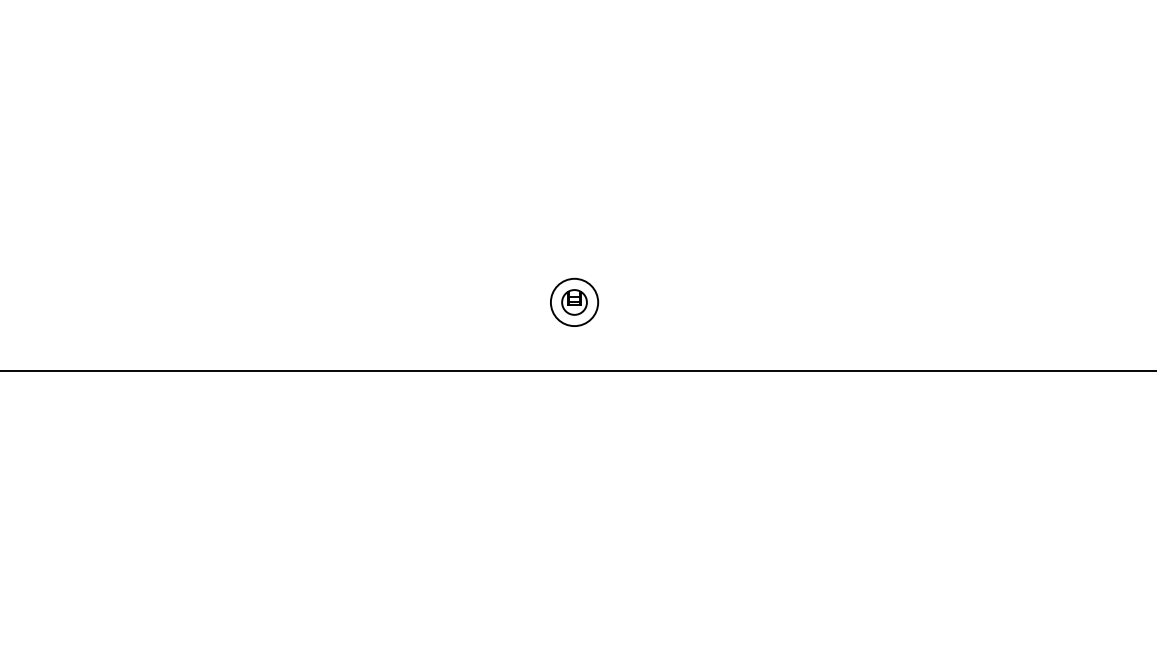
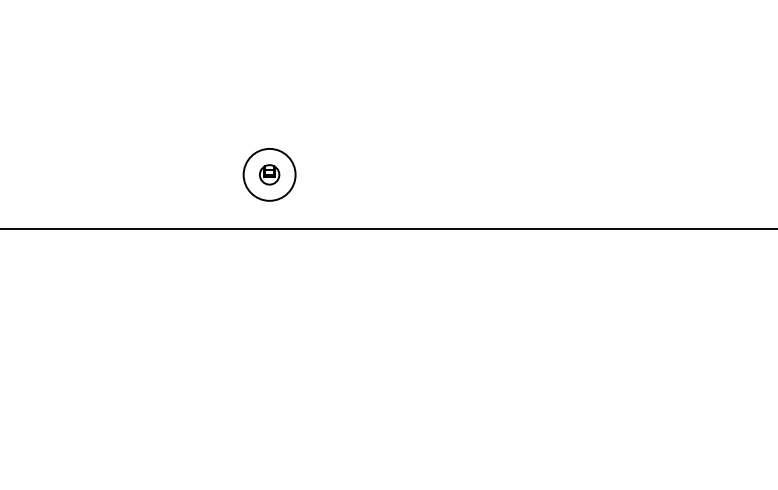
circle: (574, 302) -> (269, 174), size x1.4

